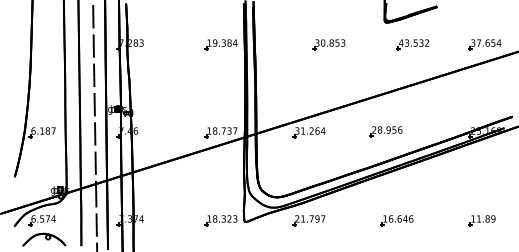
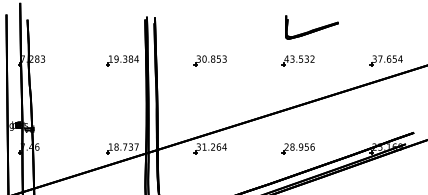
part: (328, 44) -> (209, 60), moved
part: (412, 44) -> (297, 60), moved
part: (385, 131) -> (297, 148), moved

